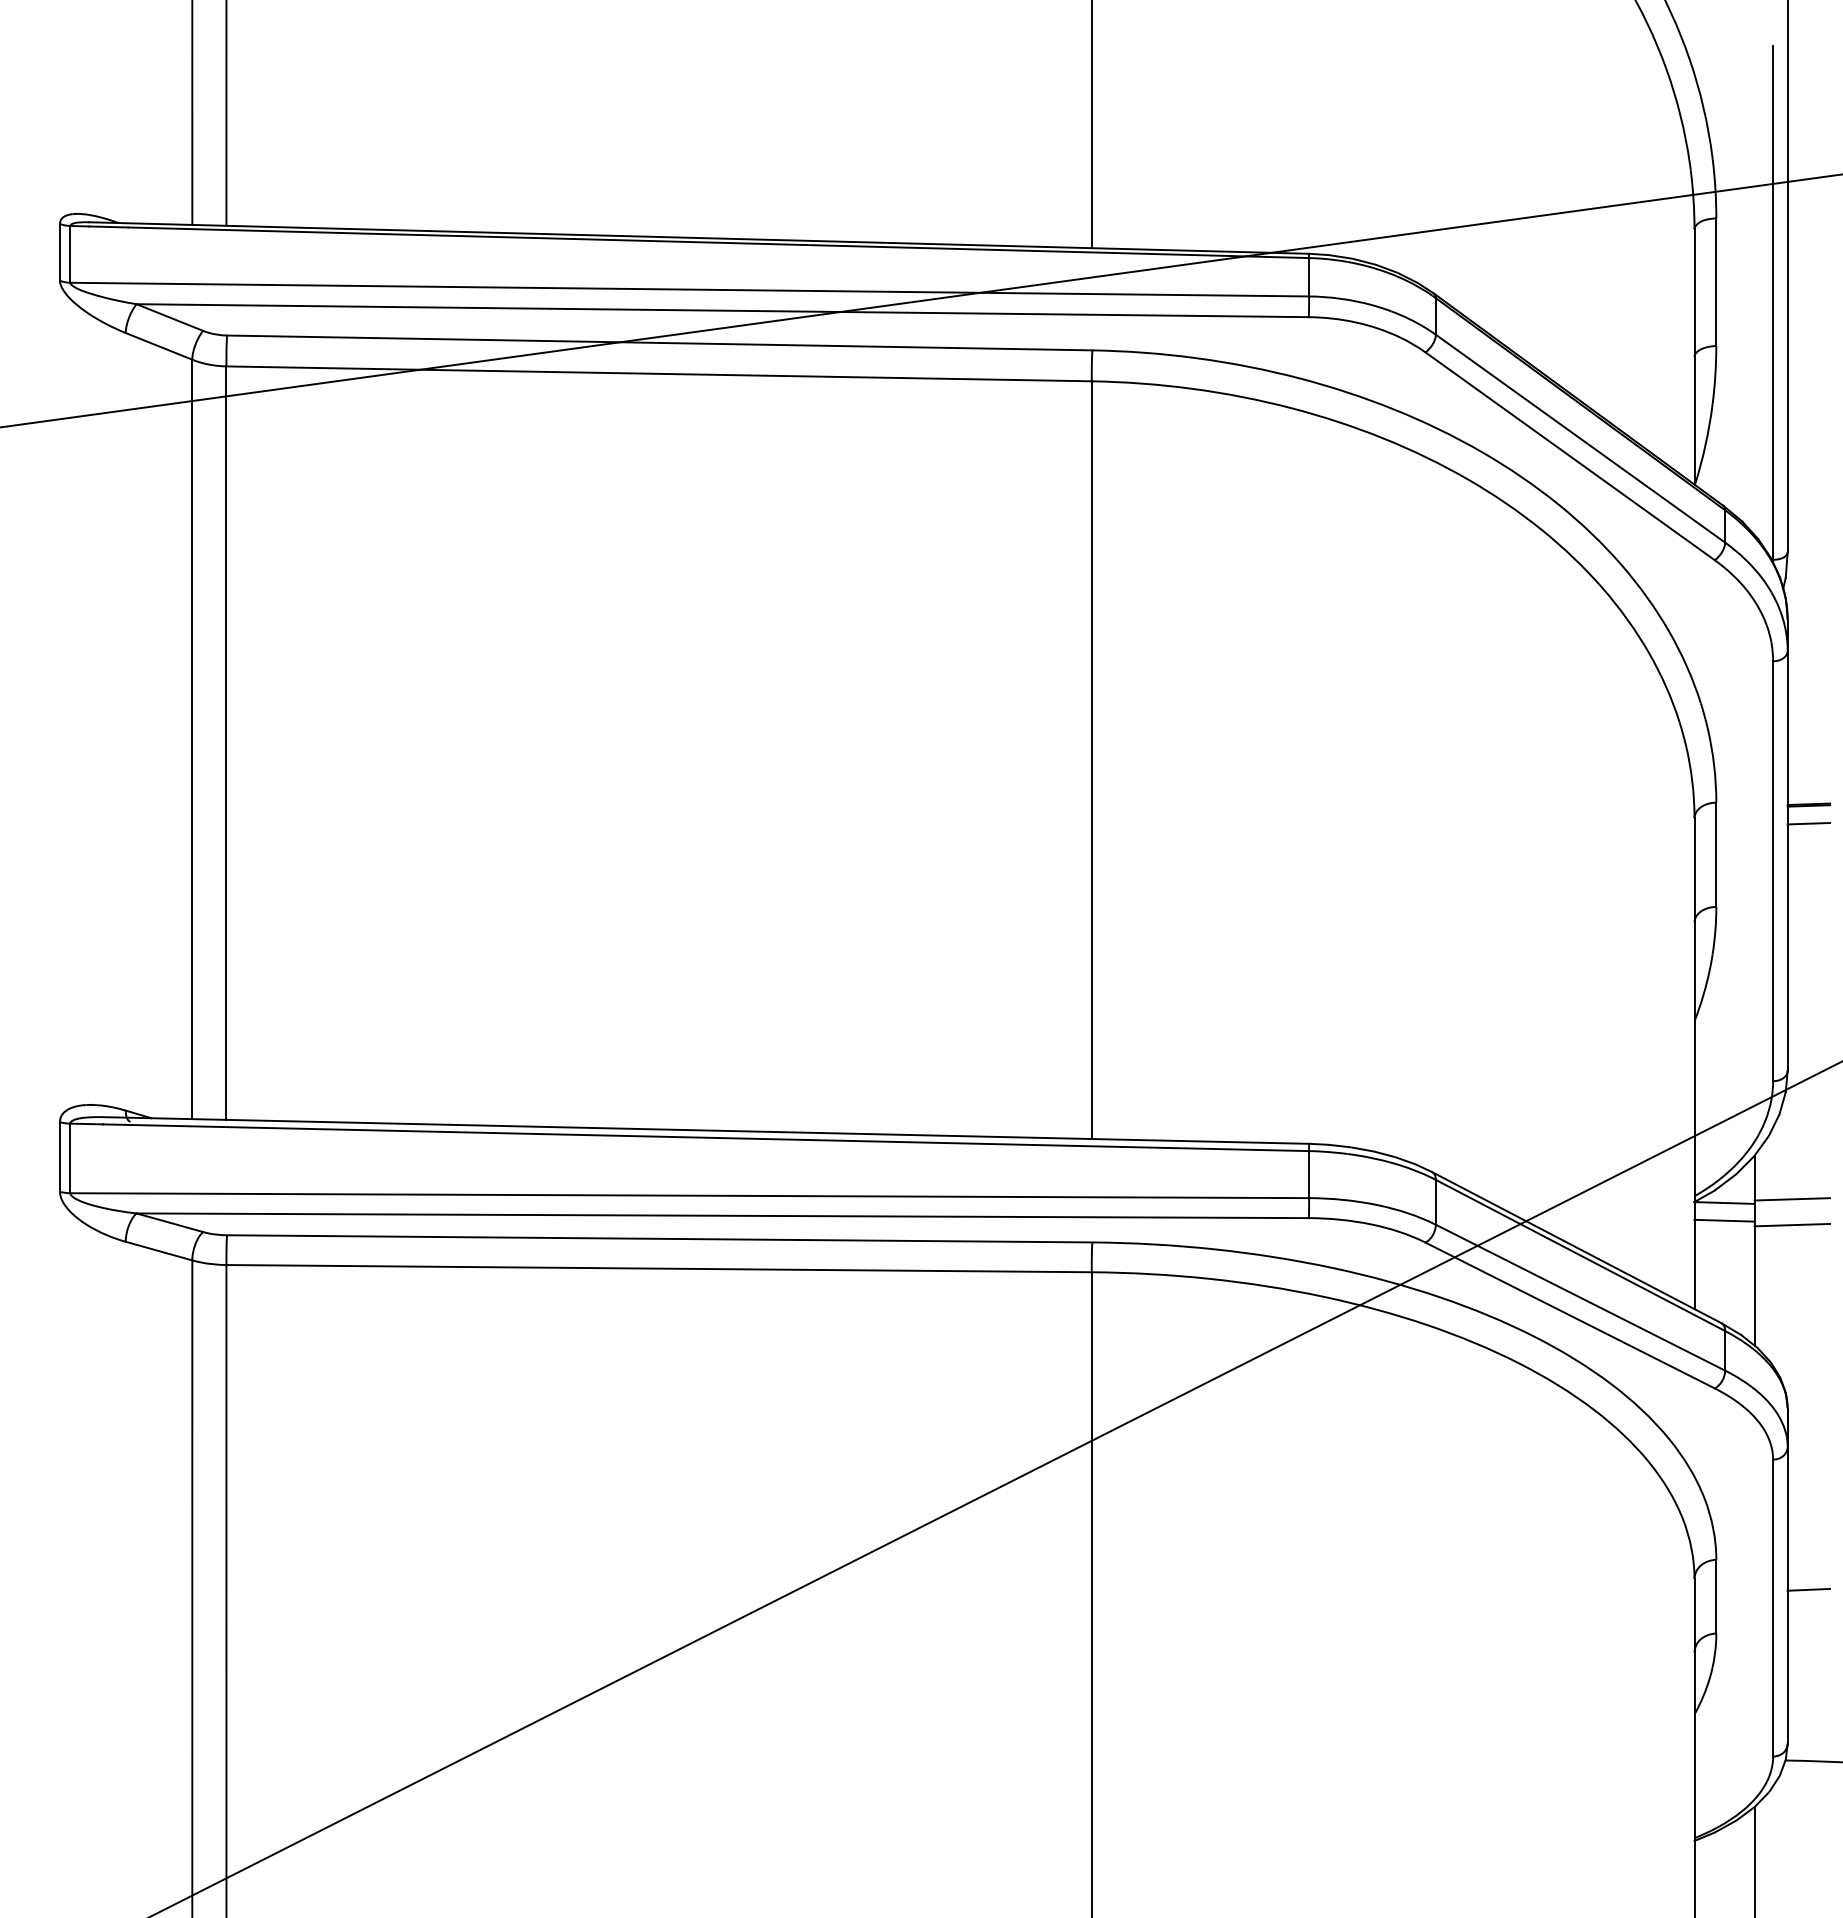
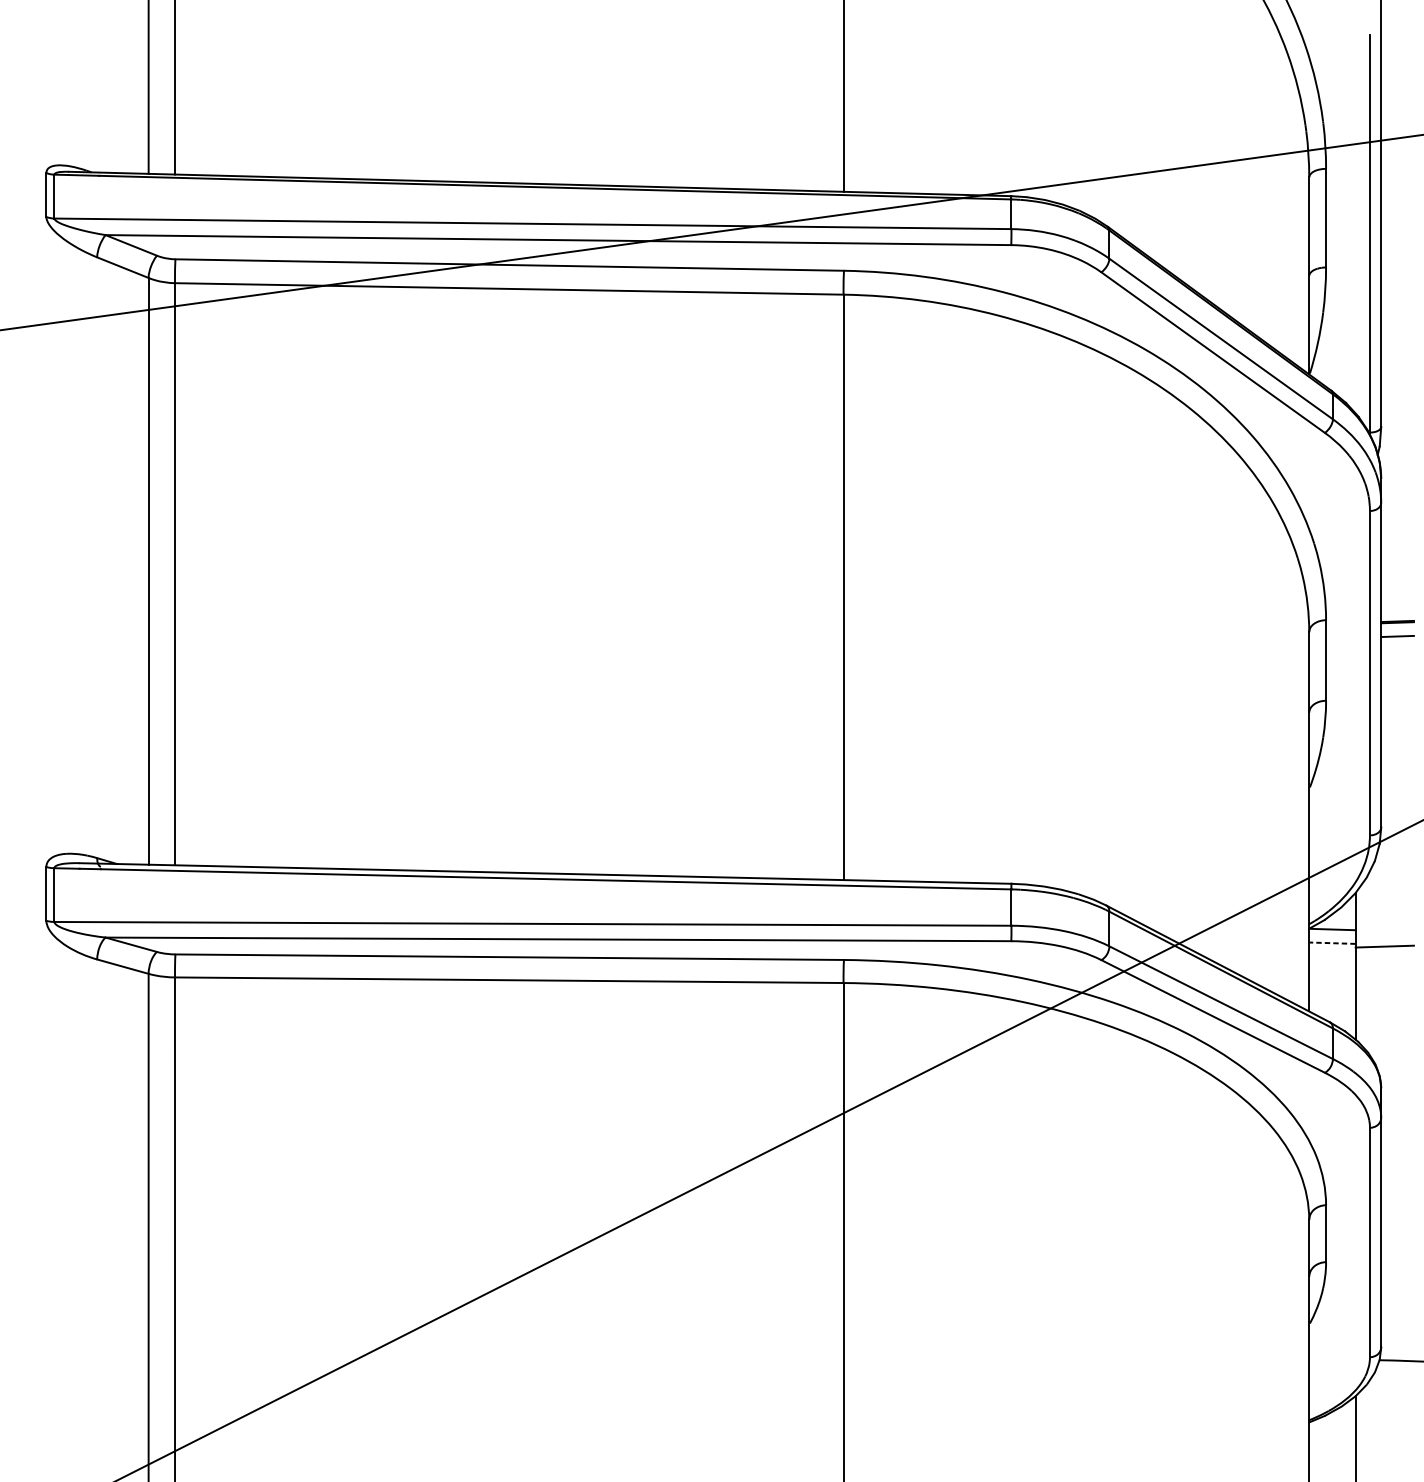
line: (1792, 1199) -> (1384, 926), removed
line: (1724, 1220) -> (1332, 943), solid -> dashed
line: (1808, 1589) -> (1397, 1228), removed

